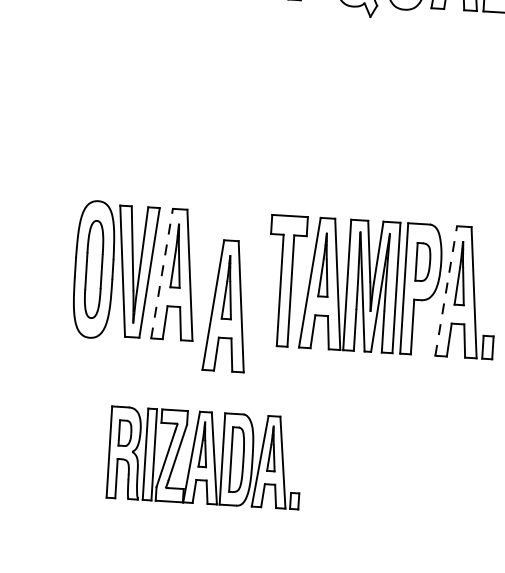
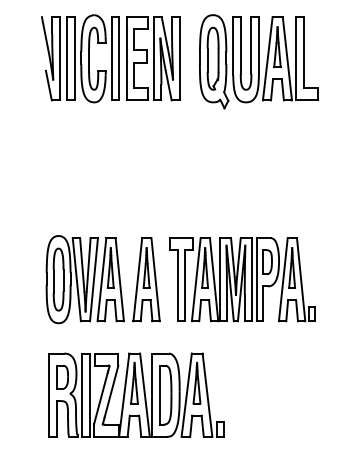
line: (161, 273) -> (101, 279), dashed -> solid
line: (446, 290) -> (283, 279), dashed -> solid
part: (226, 305) -> (146, 279), moved
part: (205, 456) -> (136, 394), size x1.43

